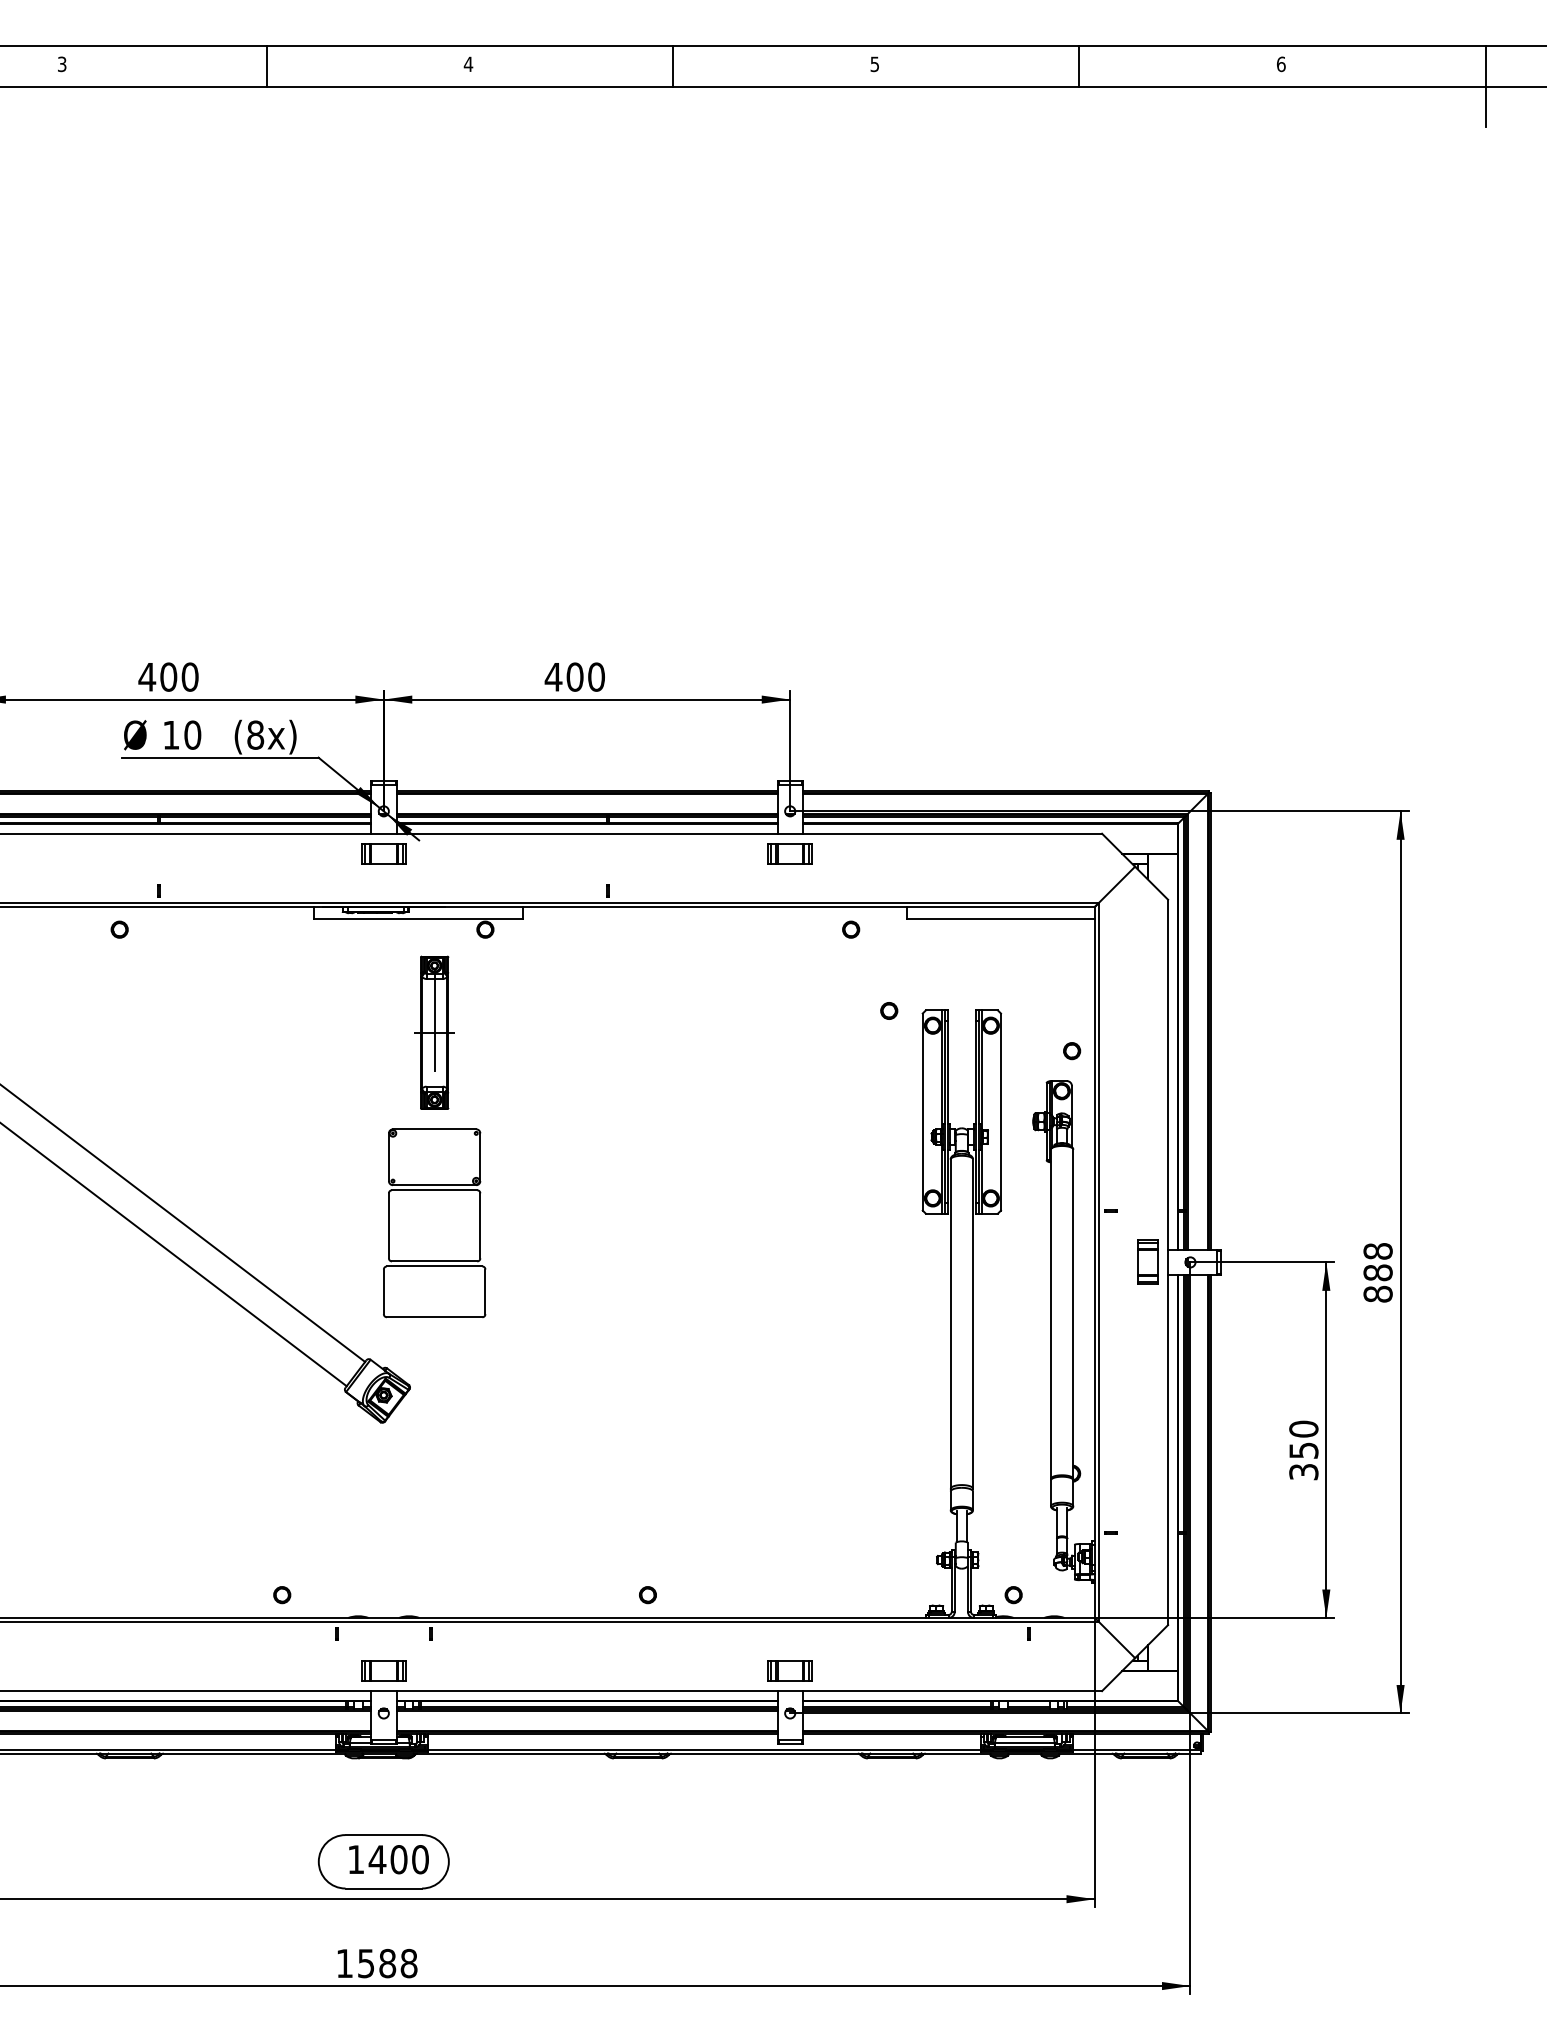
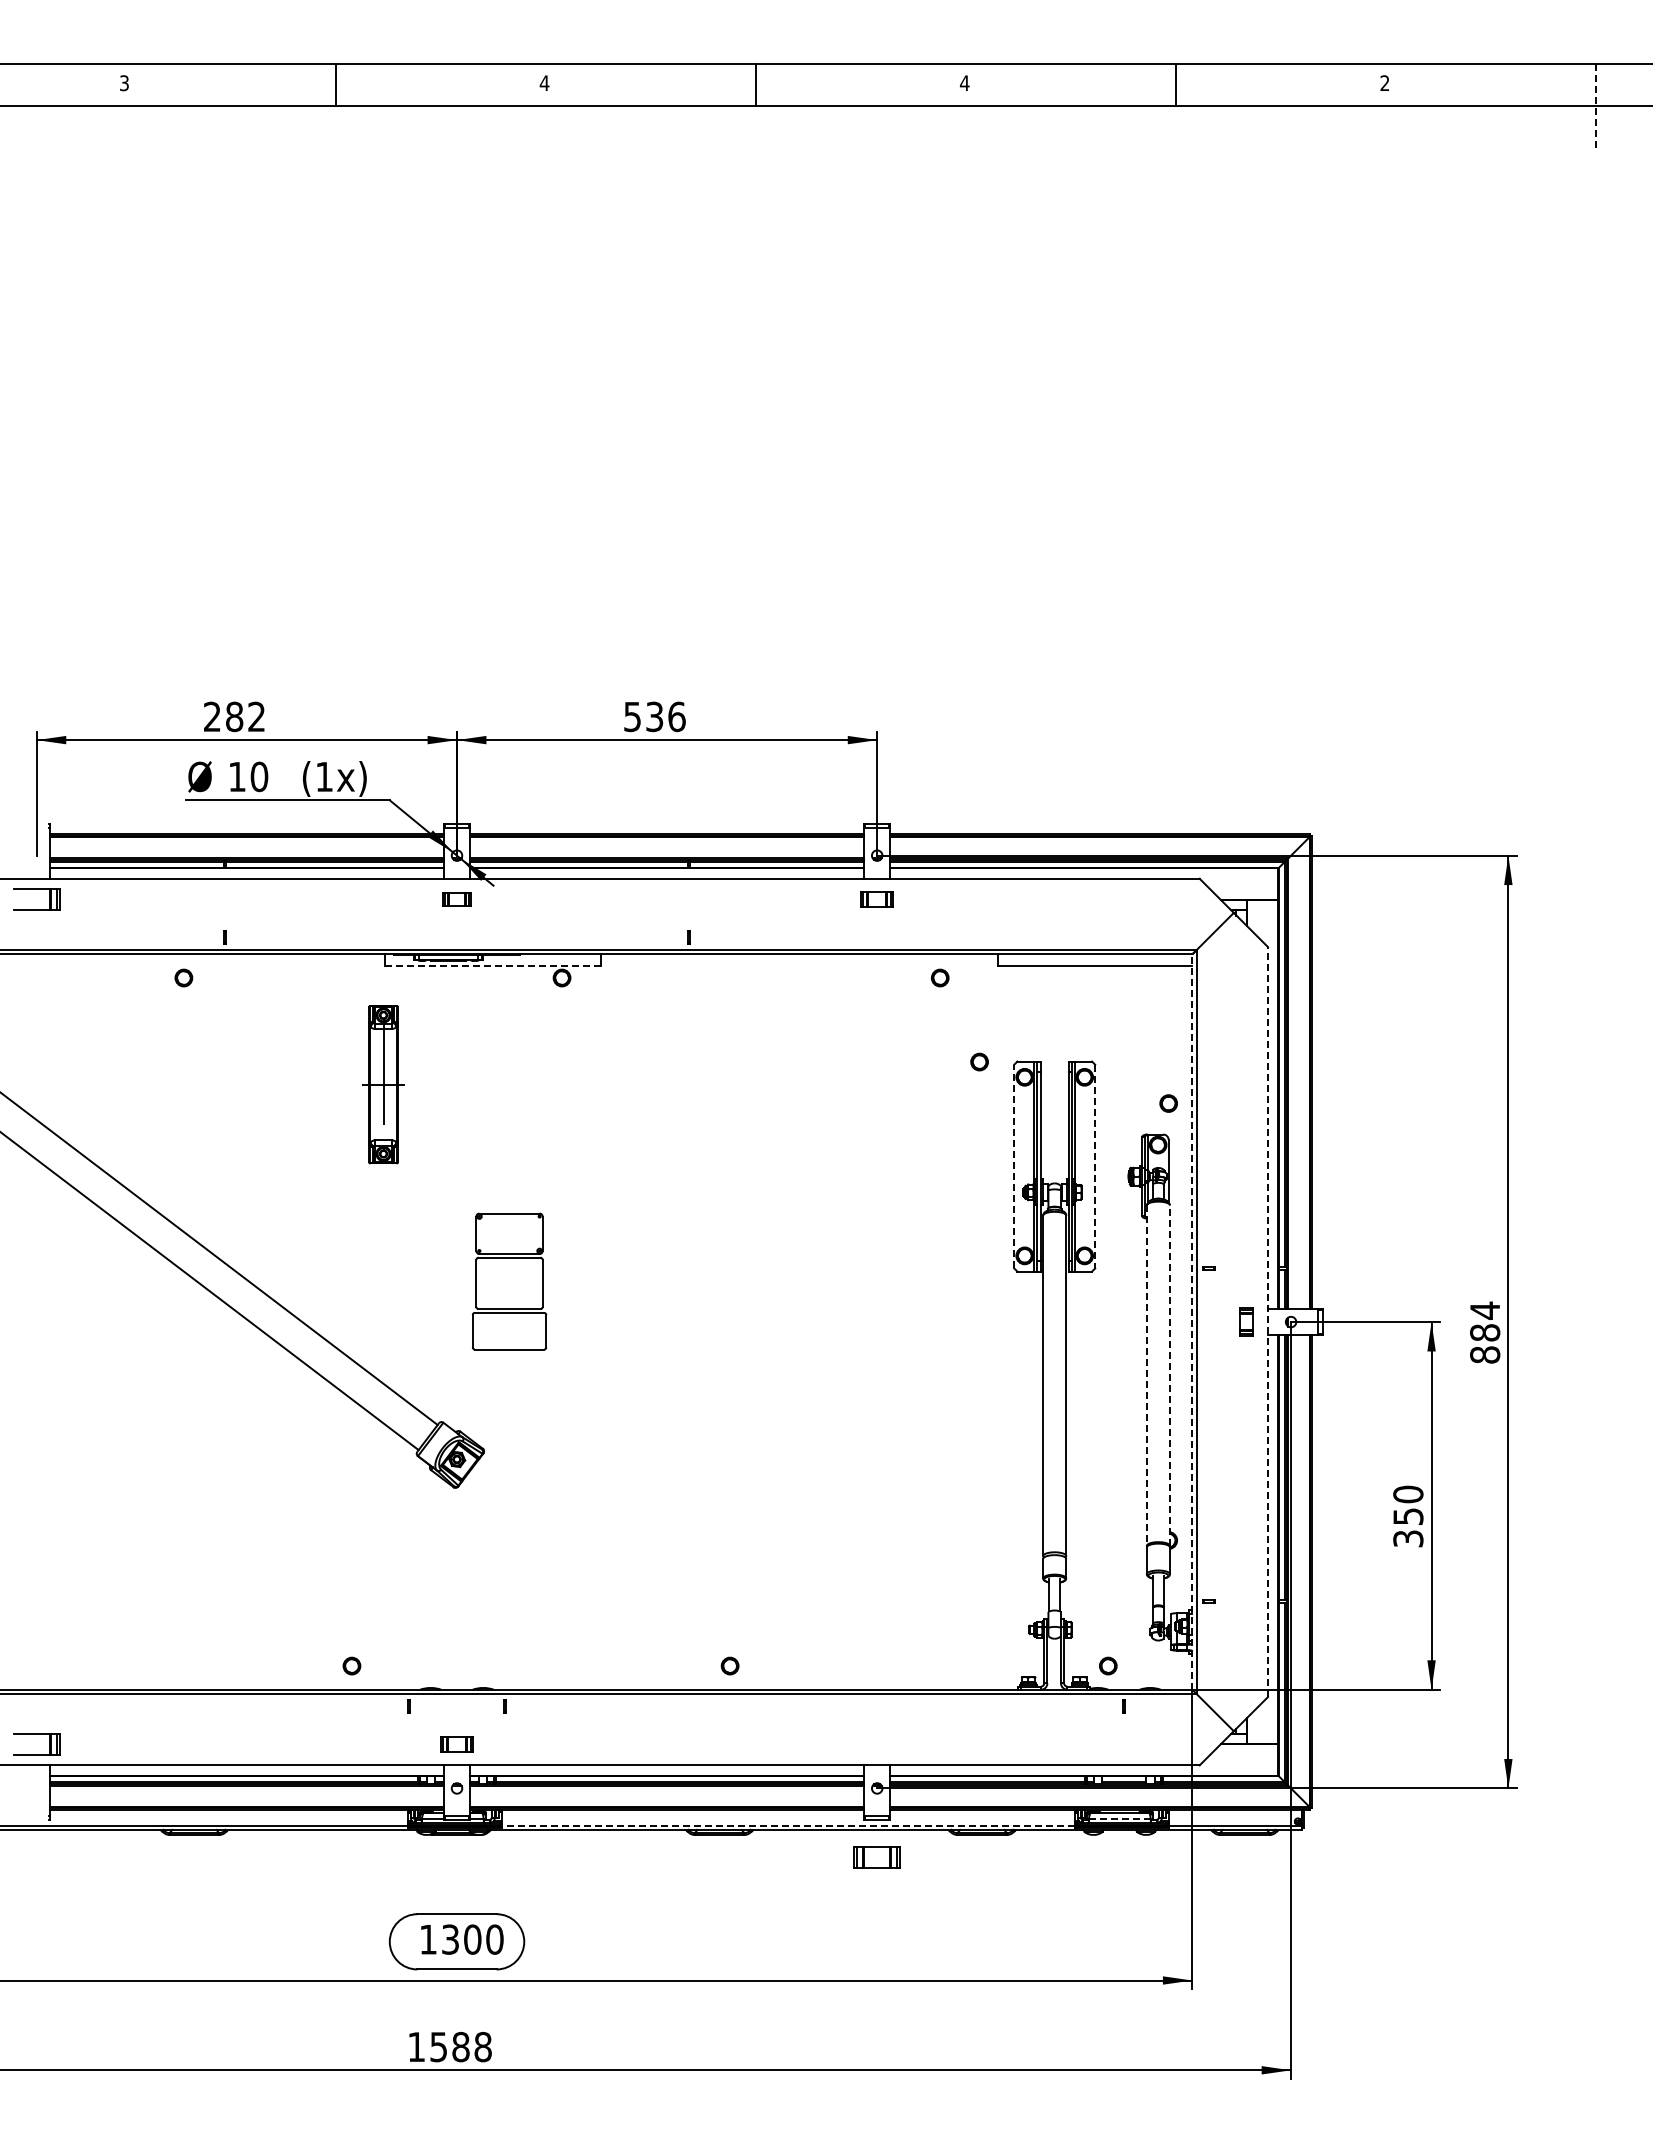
text: (874, 64) -> (964, 83), 5 -> 4
text: (1280, 64) -> (1384, 83), 6 -> 2
line: (1485, 86) -> (1596, 106), solid -> dashed
text: (168, 676) -> (234, 716), 400 -> 282
text: (574, 676) -> (654, 716), 400 -> 536
text: (255, 734) -> (324, 776), (8x) -> (1x)
part: (383, 853) -> (456, 899), size x0.6
part: (789, 853) -> (876, 899), size x0.7
line: (419, 918) -> (493, 966), solid -> dashed
part: (434, 1032) -> (383, 1084), moved
line: (922, 1111) -> (1014, 1166), solid -> dashed
line: (1001, 1111) -> (1095, 1166), solid -> dashed
part: (434, 1223) -> (509, 1281), size x0.7
text: (1378, 1251) -> (1485, 1310), 888 -> 884
part: (1147, 1261) -> (1246, 1321), size x0.6
line: (1167, 1261) -> (1267, 1321), solid -> dashed
line: (1095, 1262) -> (1192, 1322), solid -> dashed
line: (1072, 1314) -> (1169, 1375), solid -> dashed
line: (1050, 1315) -> (1146, 1376), solid -> dashed
part: (383, 1670) -> (456, 1744), size x0.7
part: (789, 1670) -> (876, 1857), moved
line: (1024, 1742) -> (1119, 1818), solid -> dashed
line: (703, 1749) -> (787, 1825), solid -> dashed
text: (377, 1859) -> (450, 1939), 1400 -> 1300

